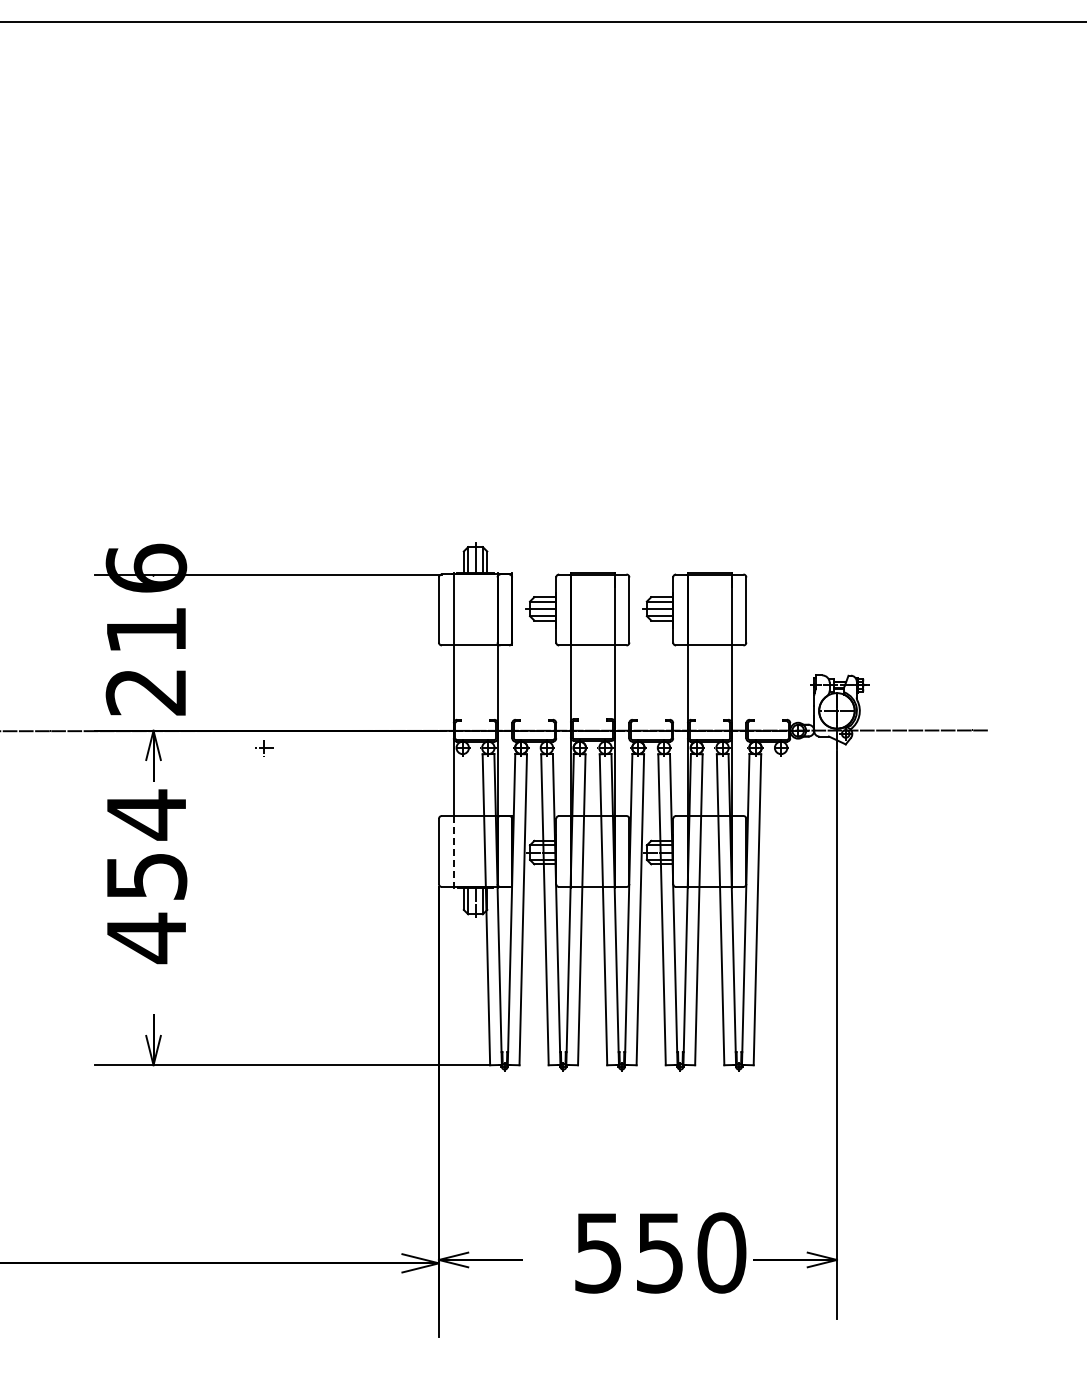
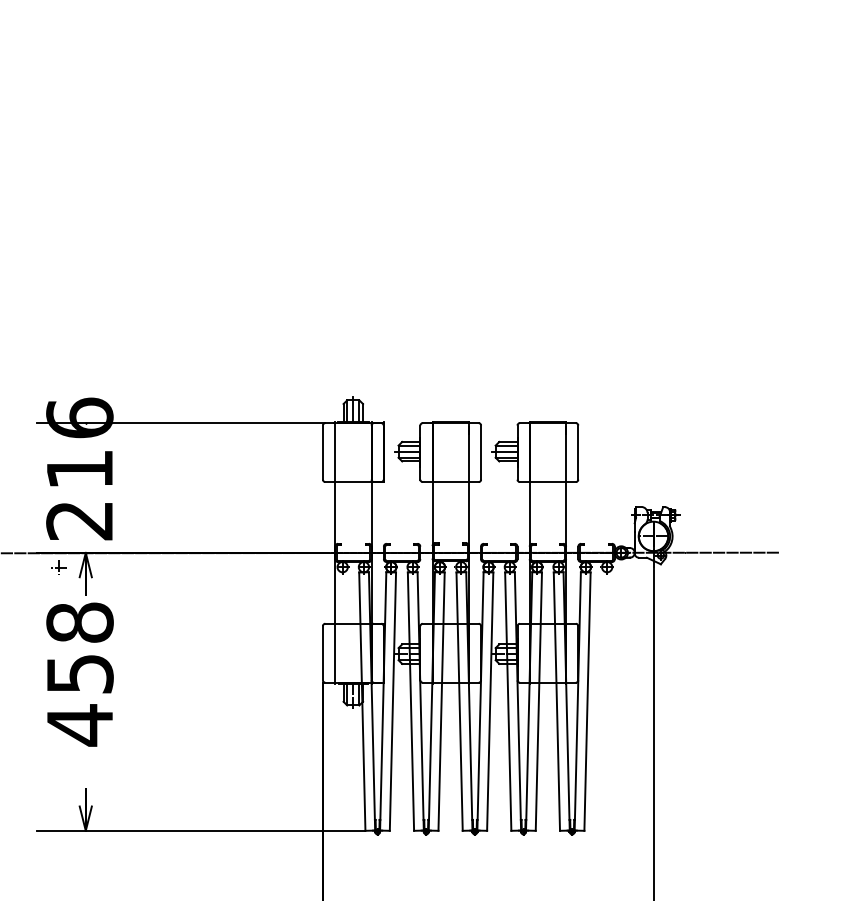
part: (264, 748) -> (59, 567), moved
text: (146, 814) -> (79, 622), 454 -> 458
line: (453, 851) -> (334, 653), dashed -> solid

